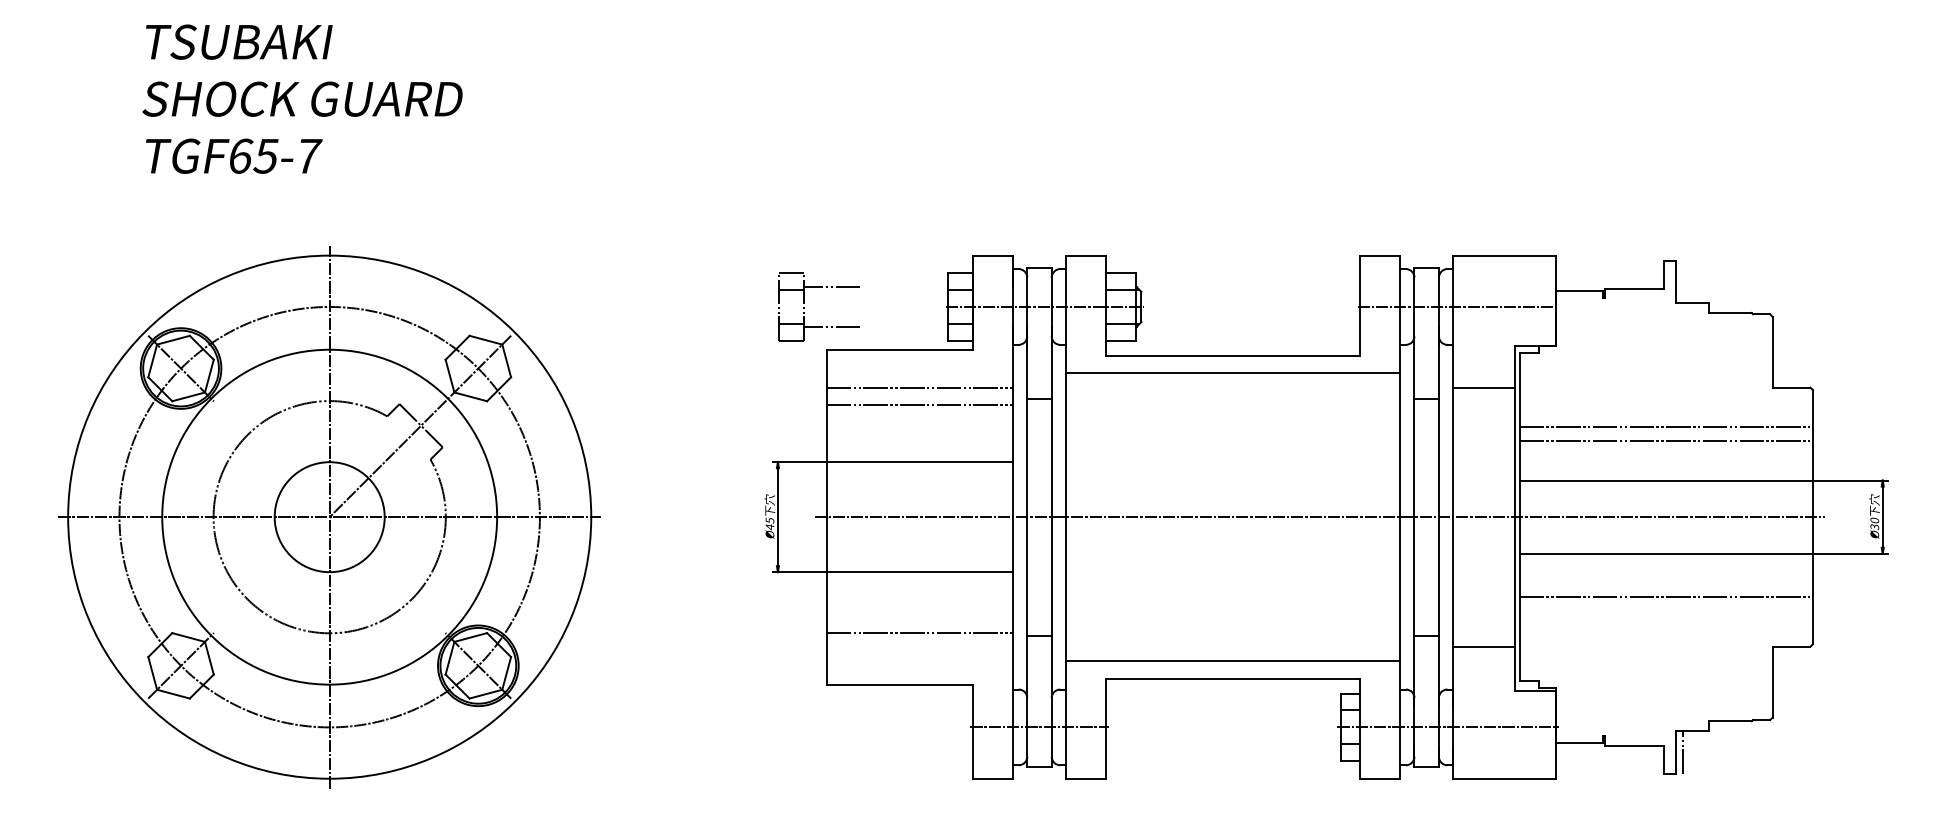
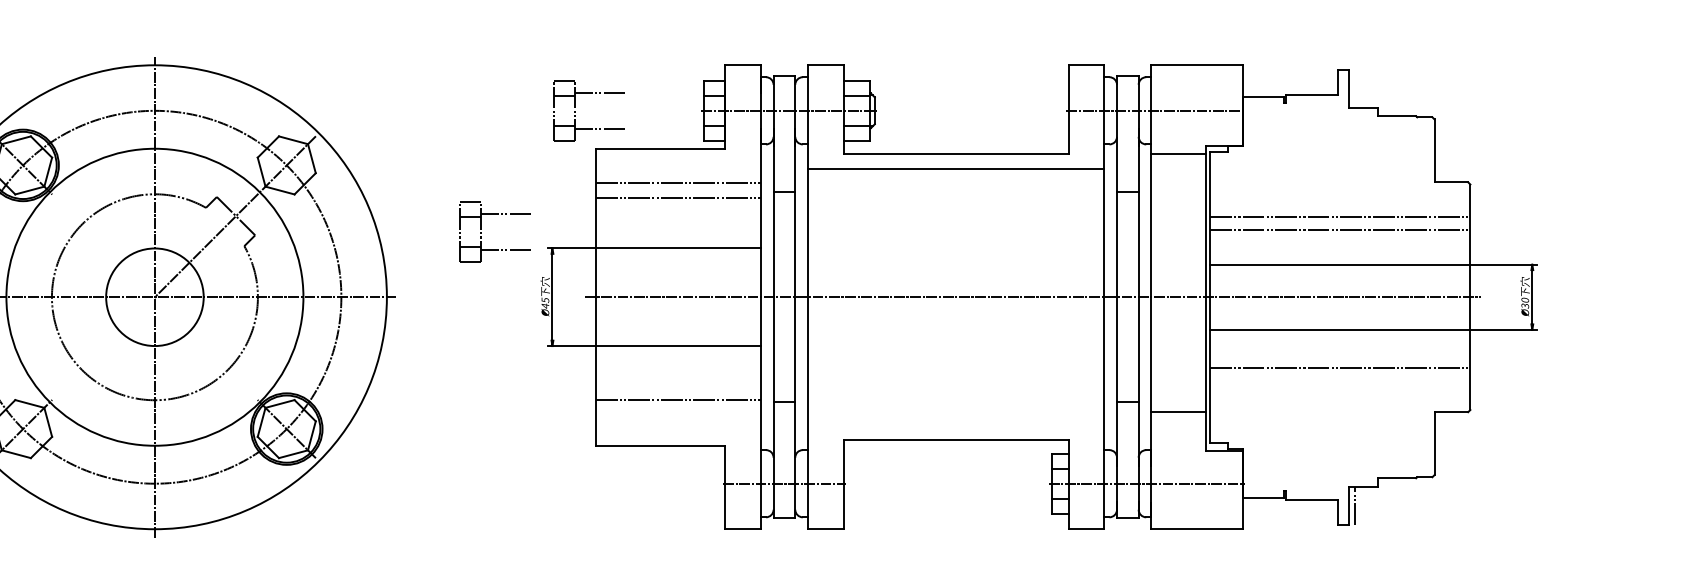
line: (1483, 387) -> (1178, 153), moved
part: (698, 444) -> (482, 232), added
line: (1232, 661) -> (955, 425), removed

